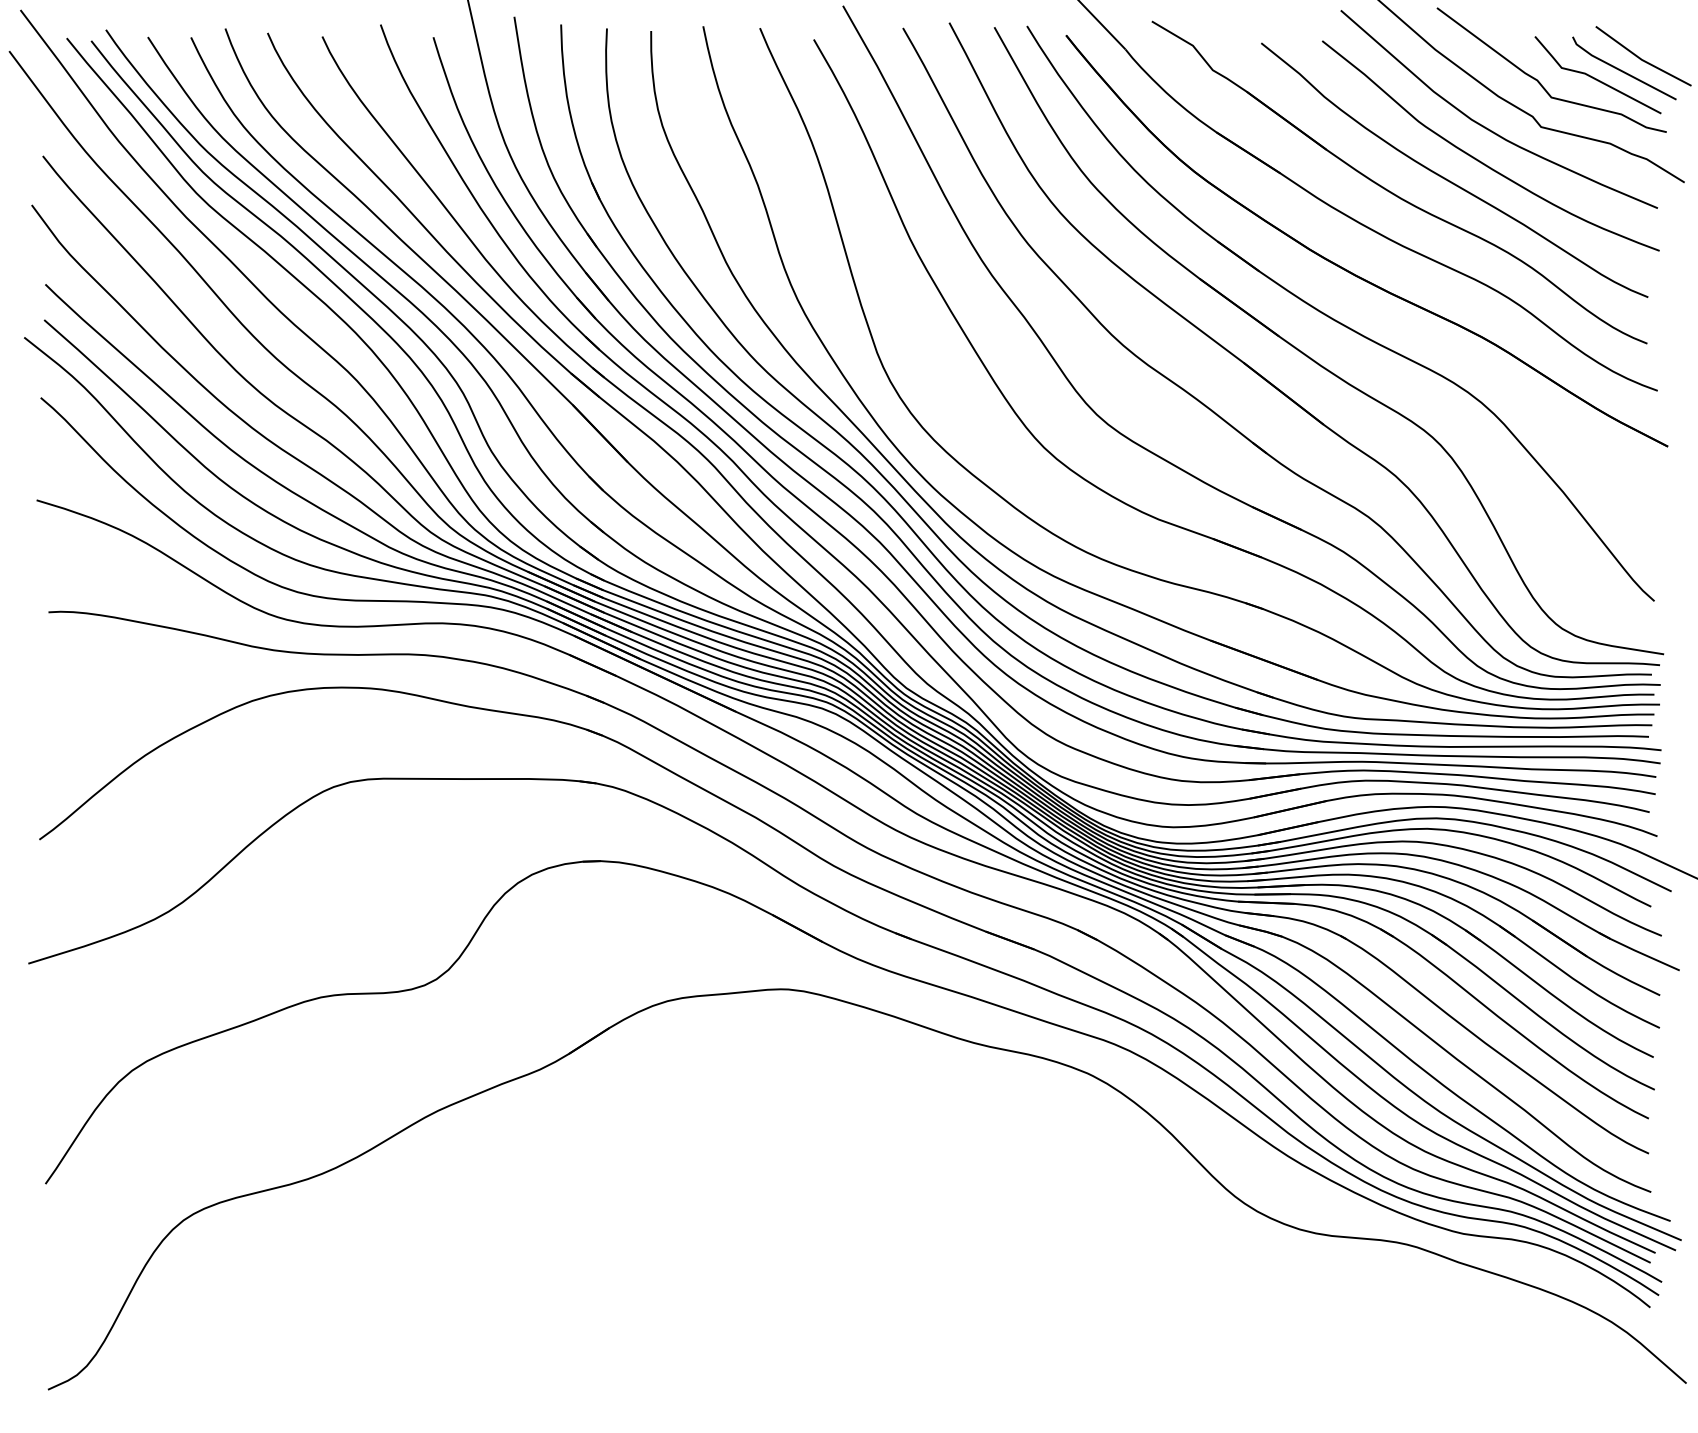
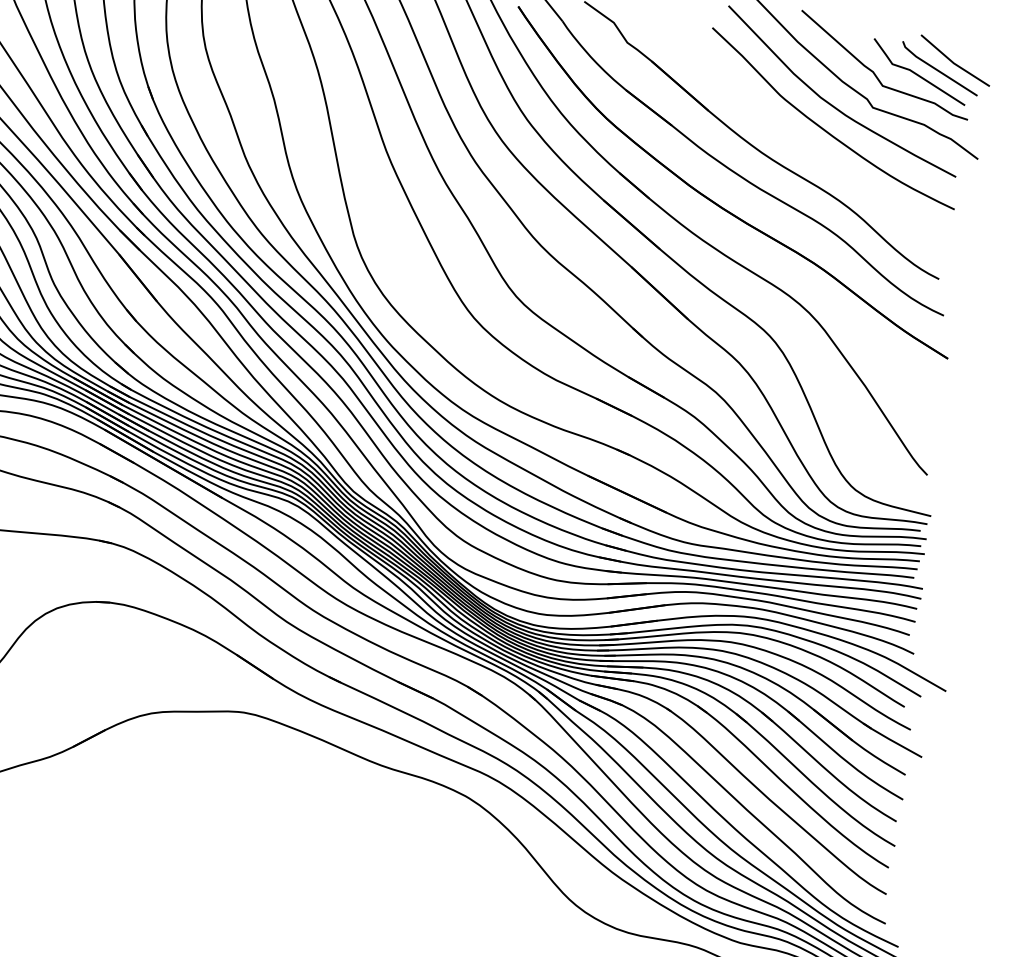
curve: (1448, 179) -> (799, 141), removed

